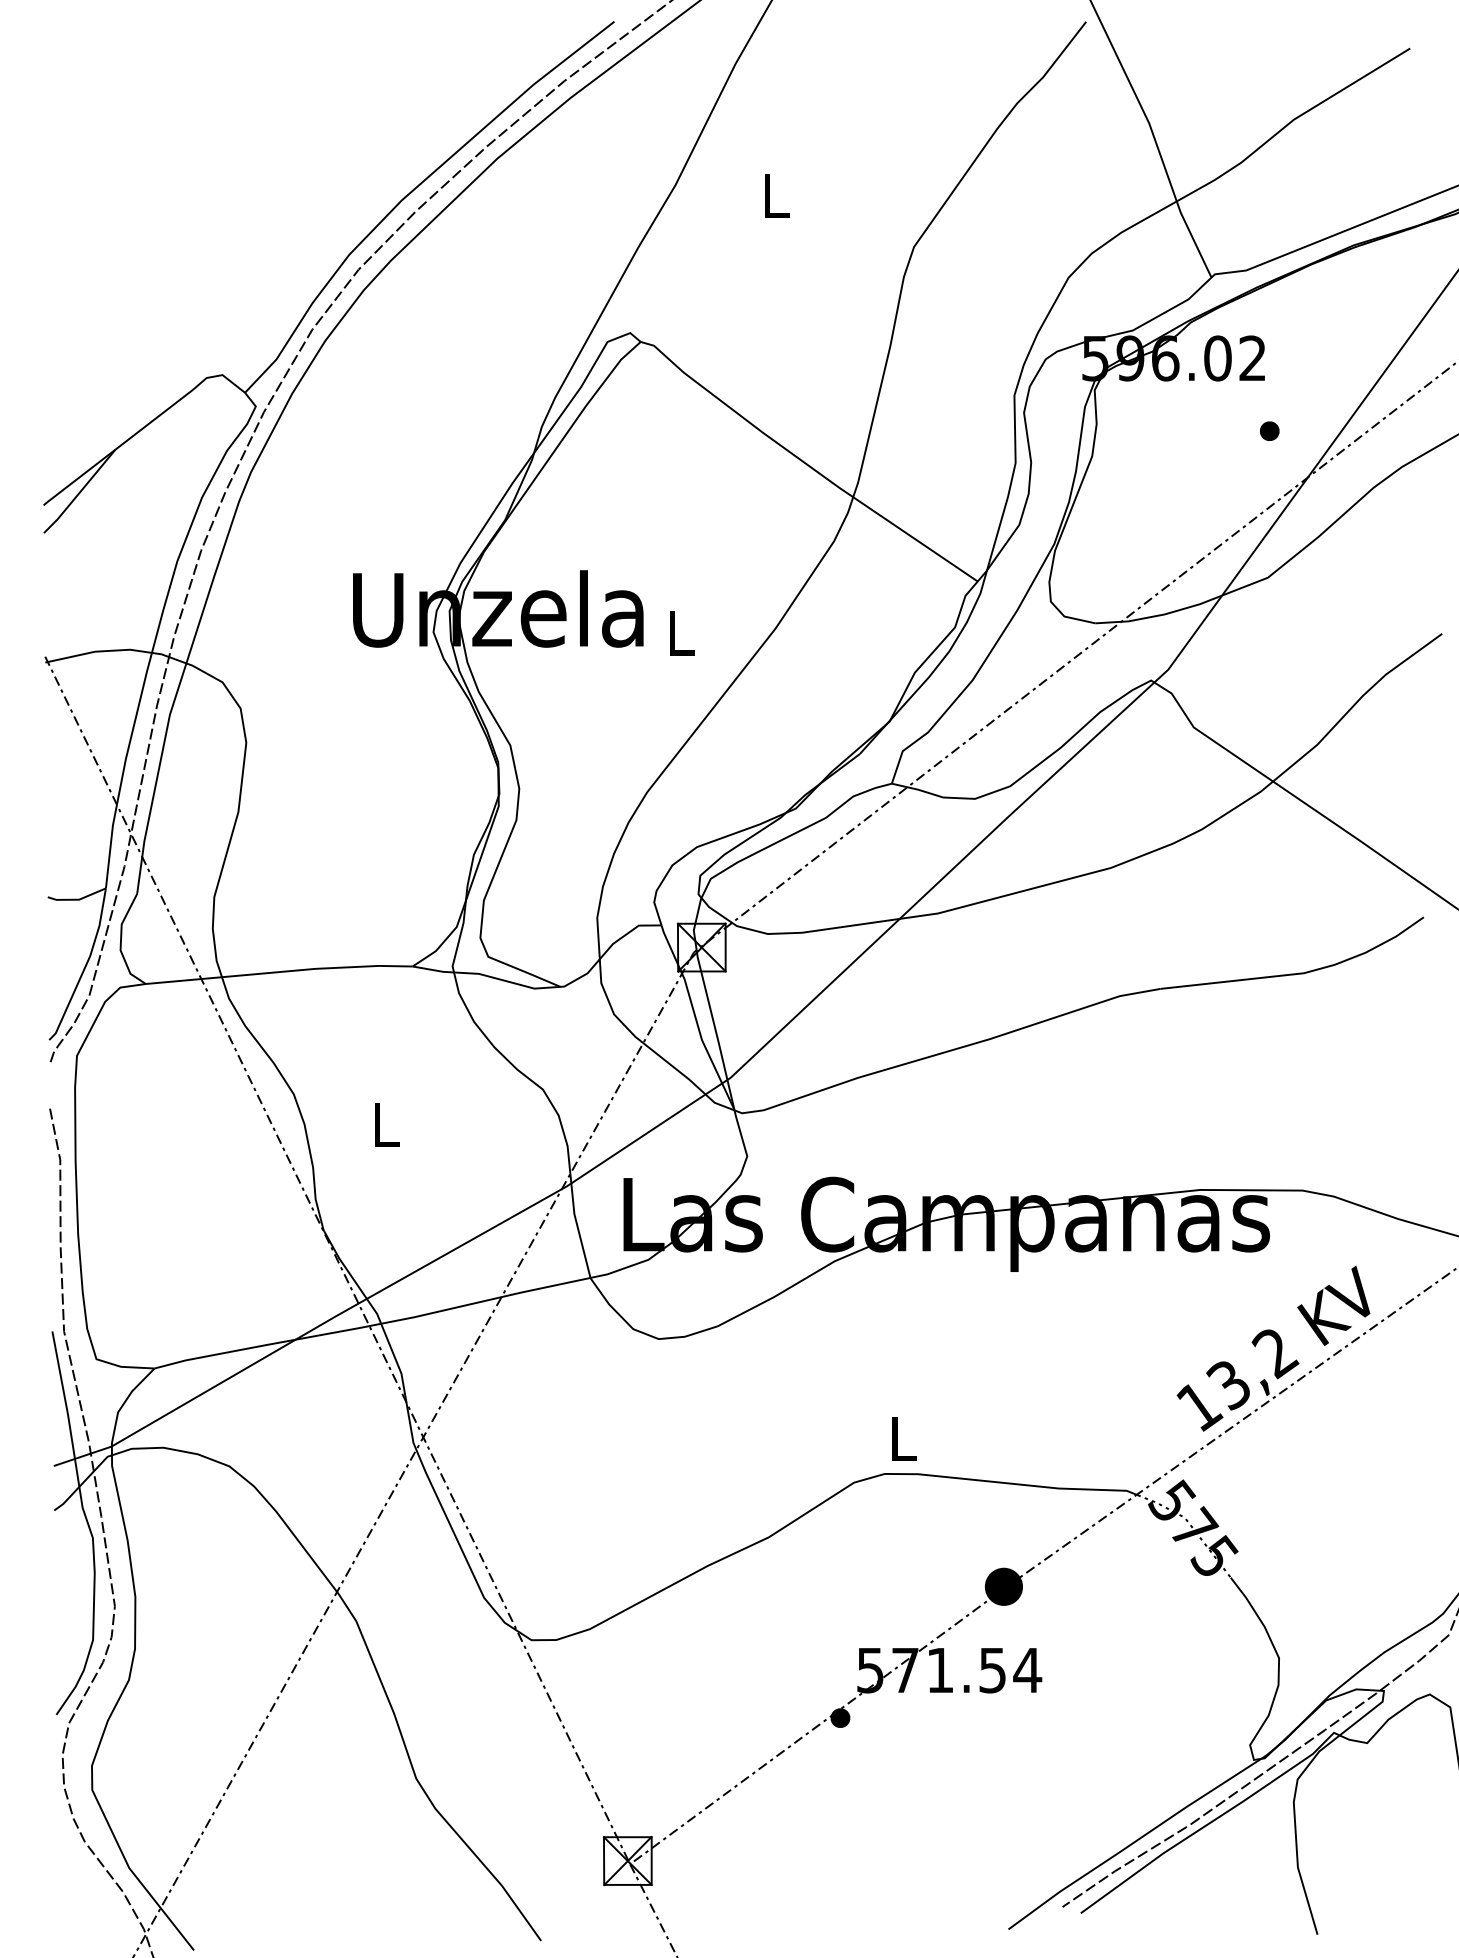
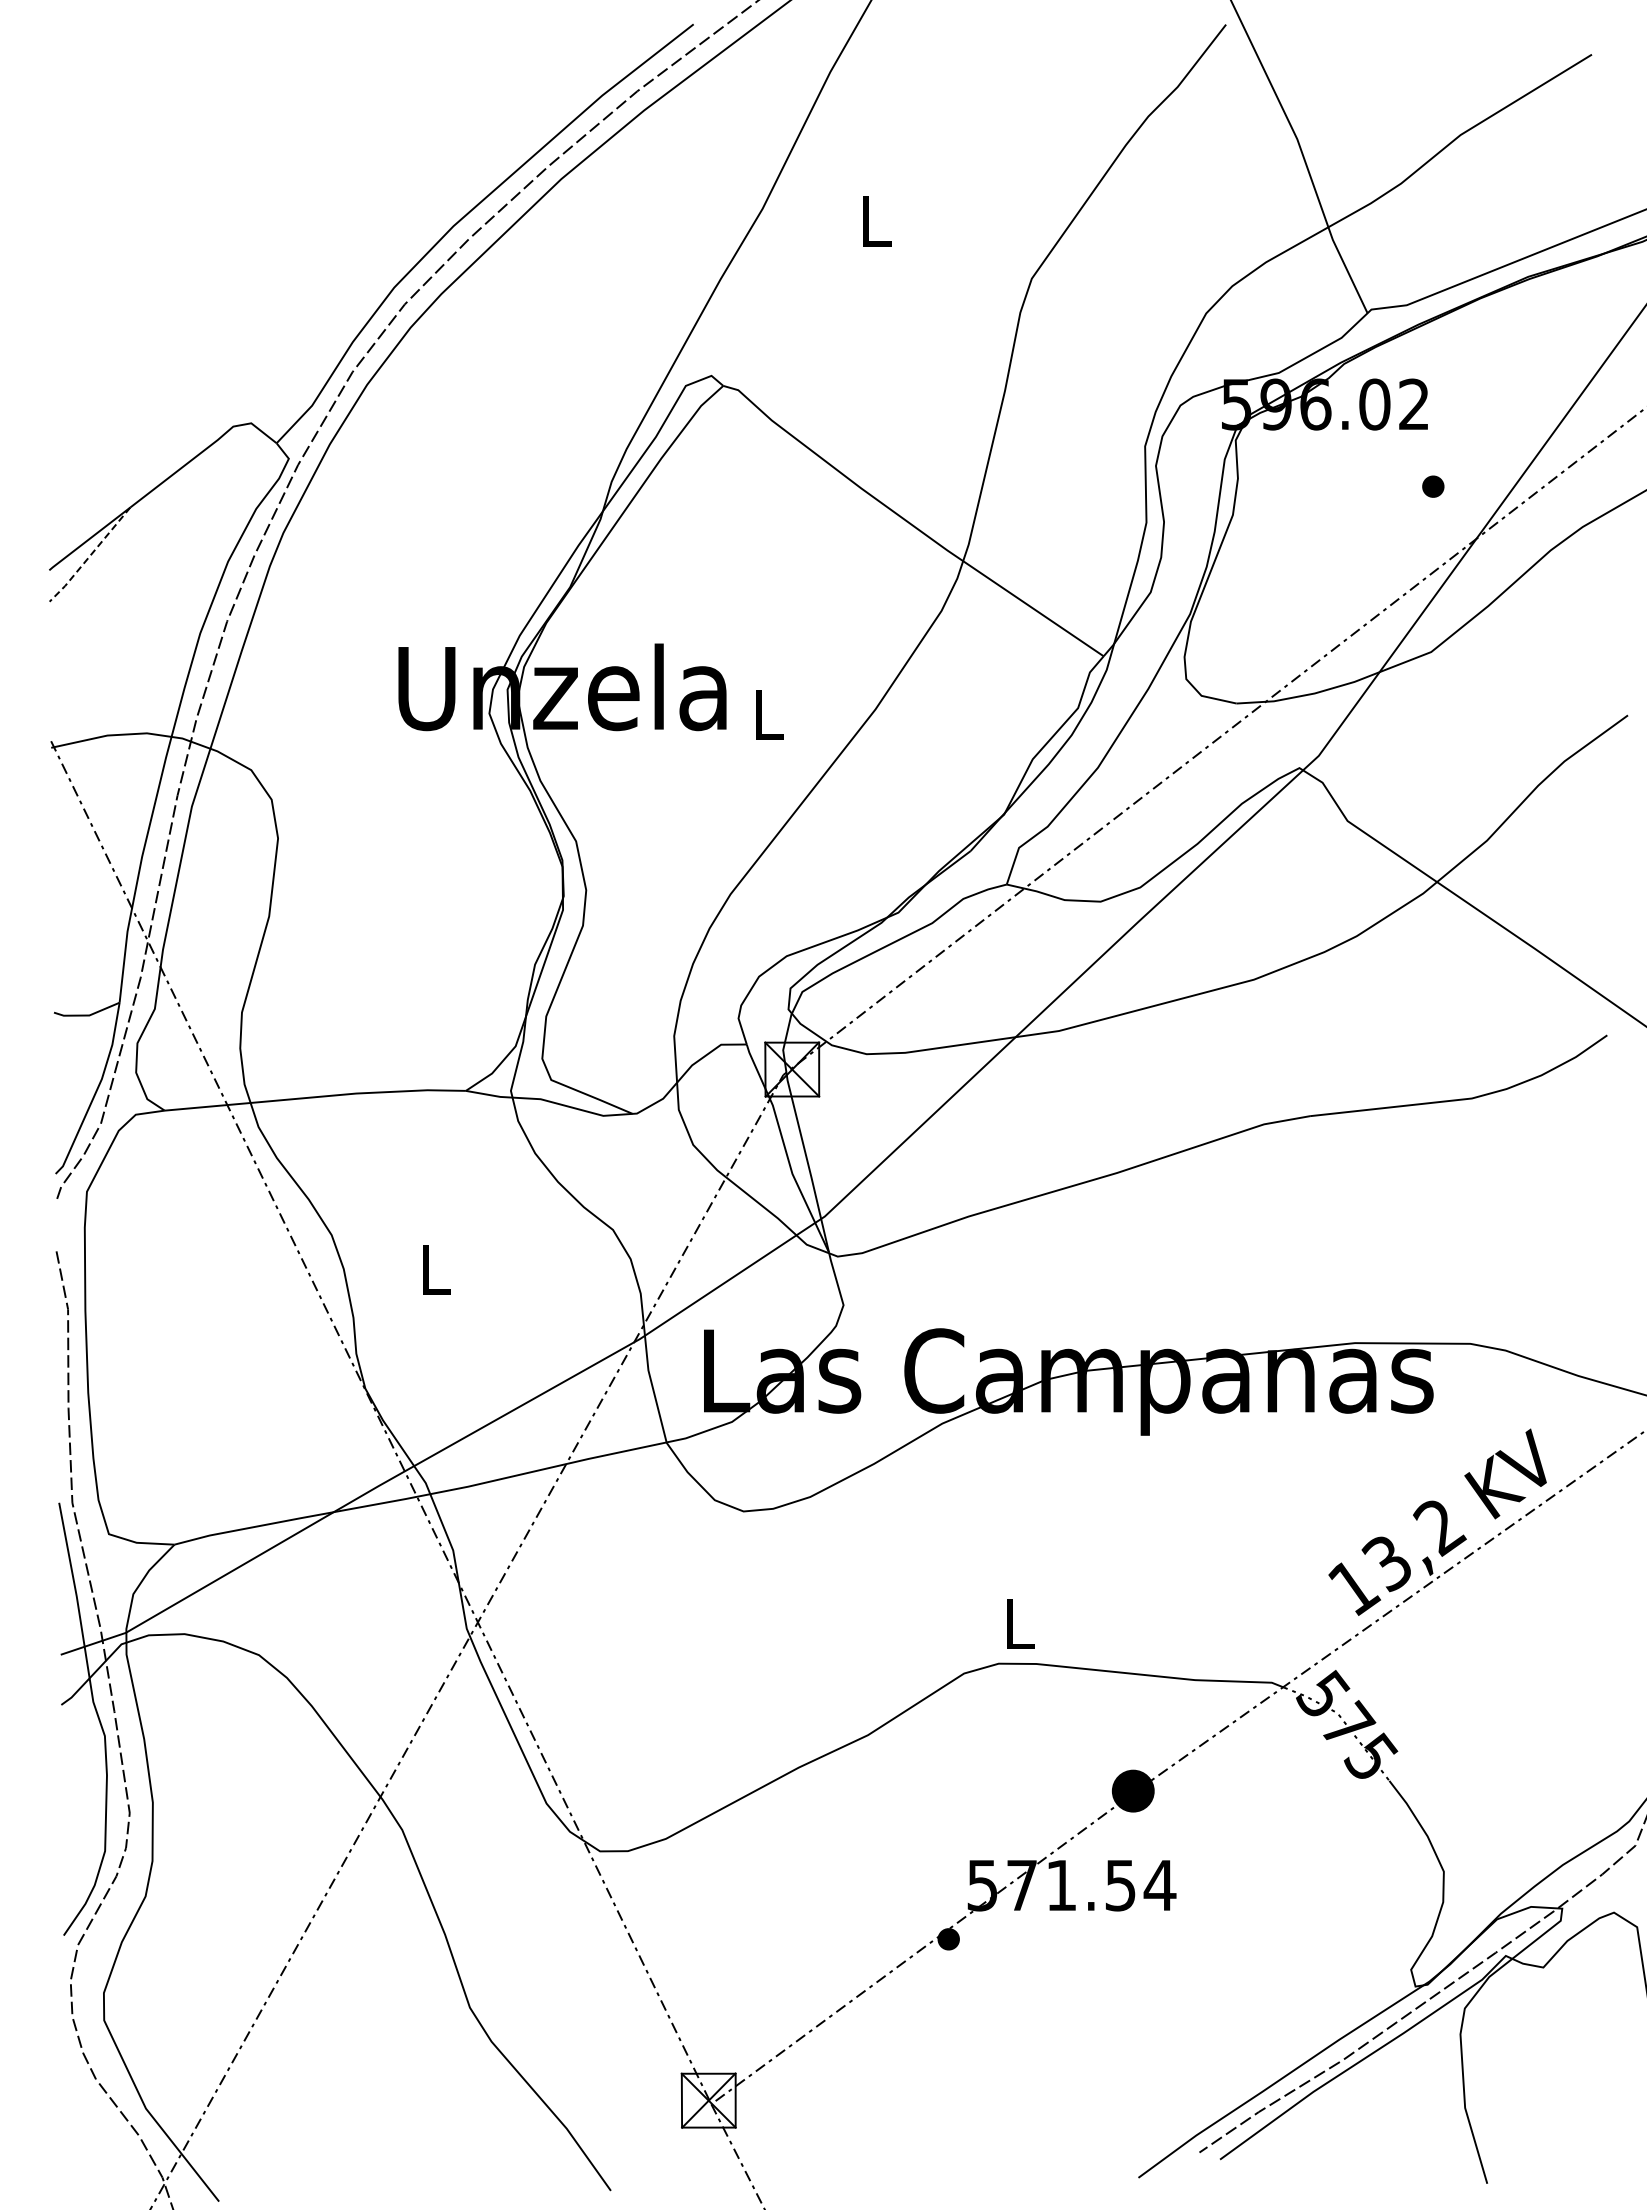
line: (79, 493) -> (89, 556), solid -> dashed

